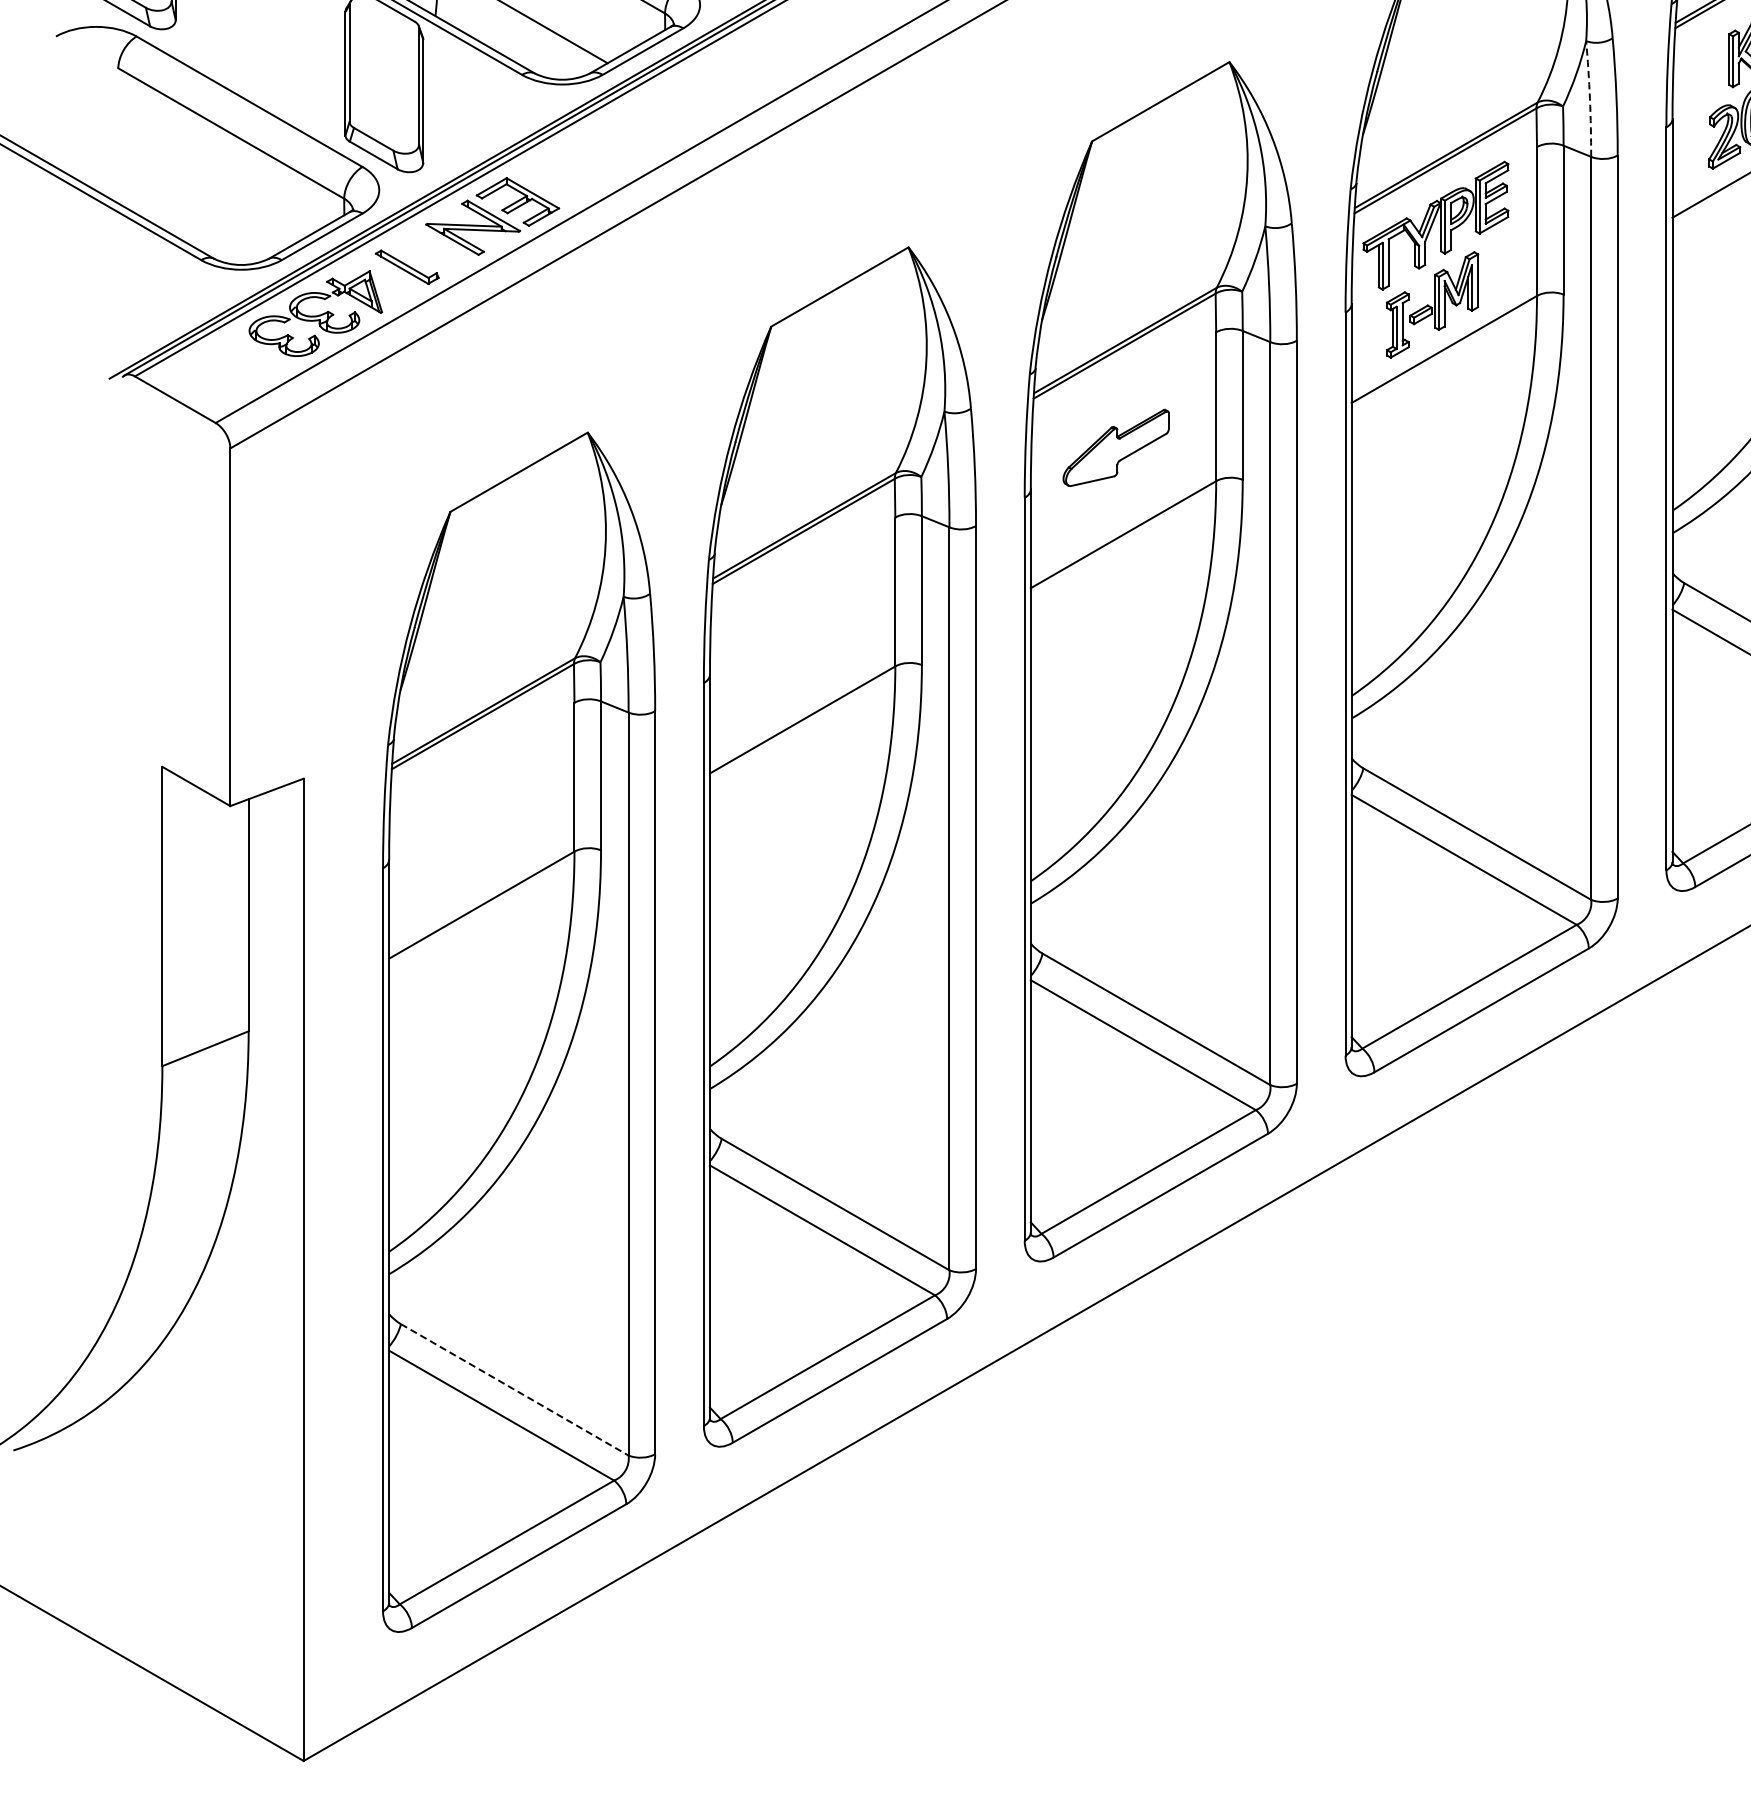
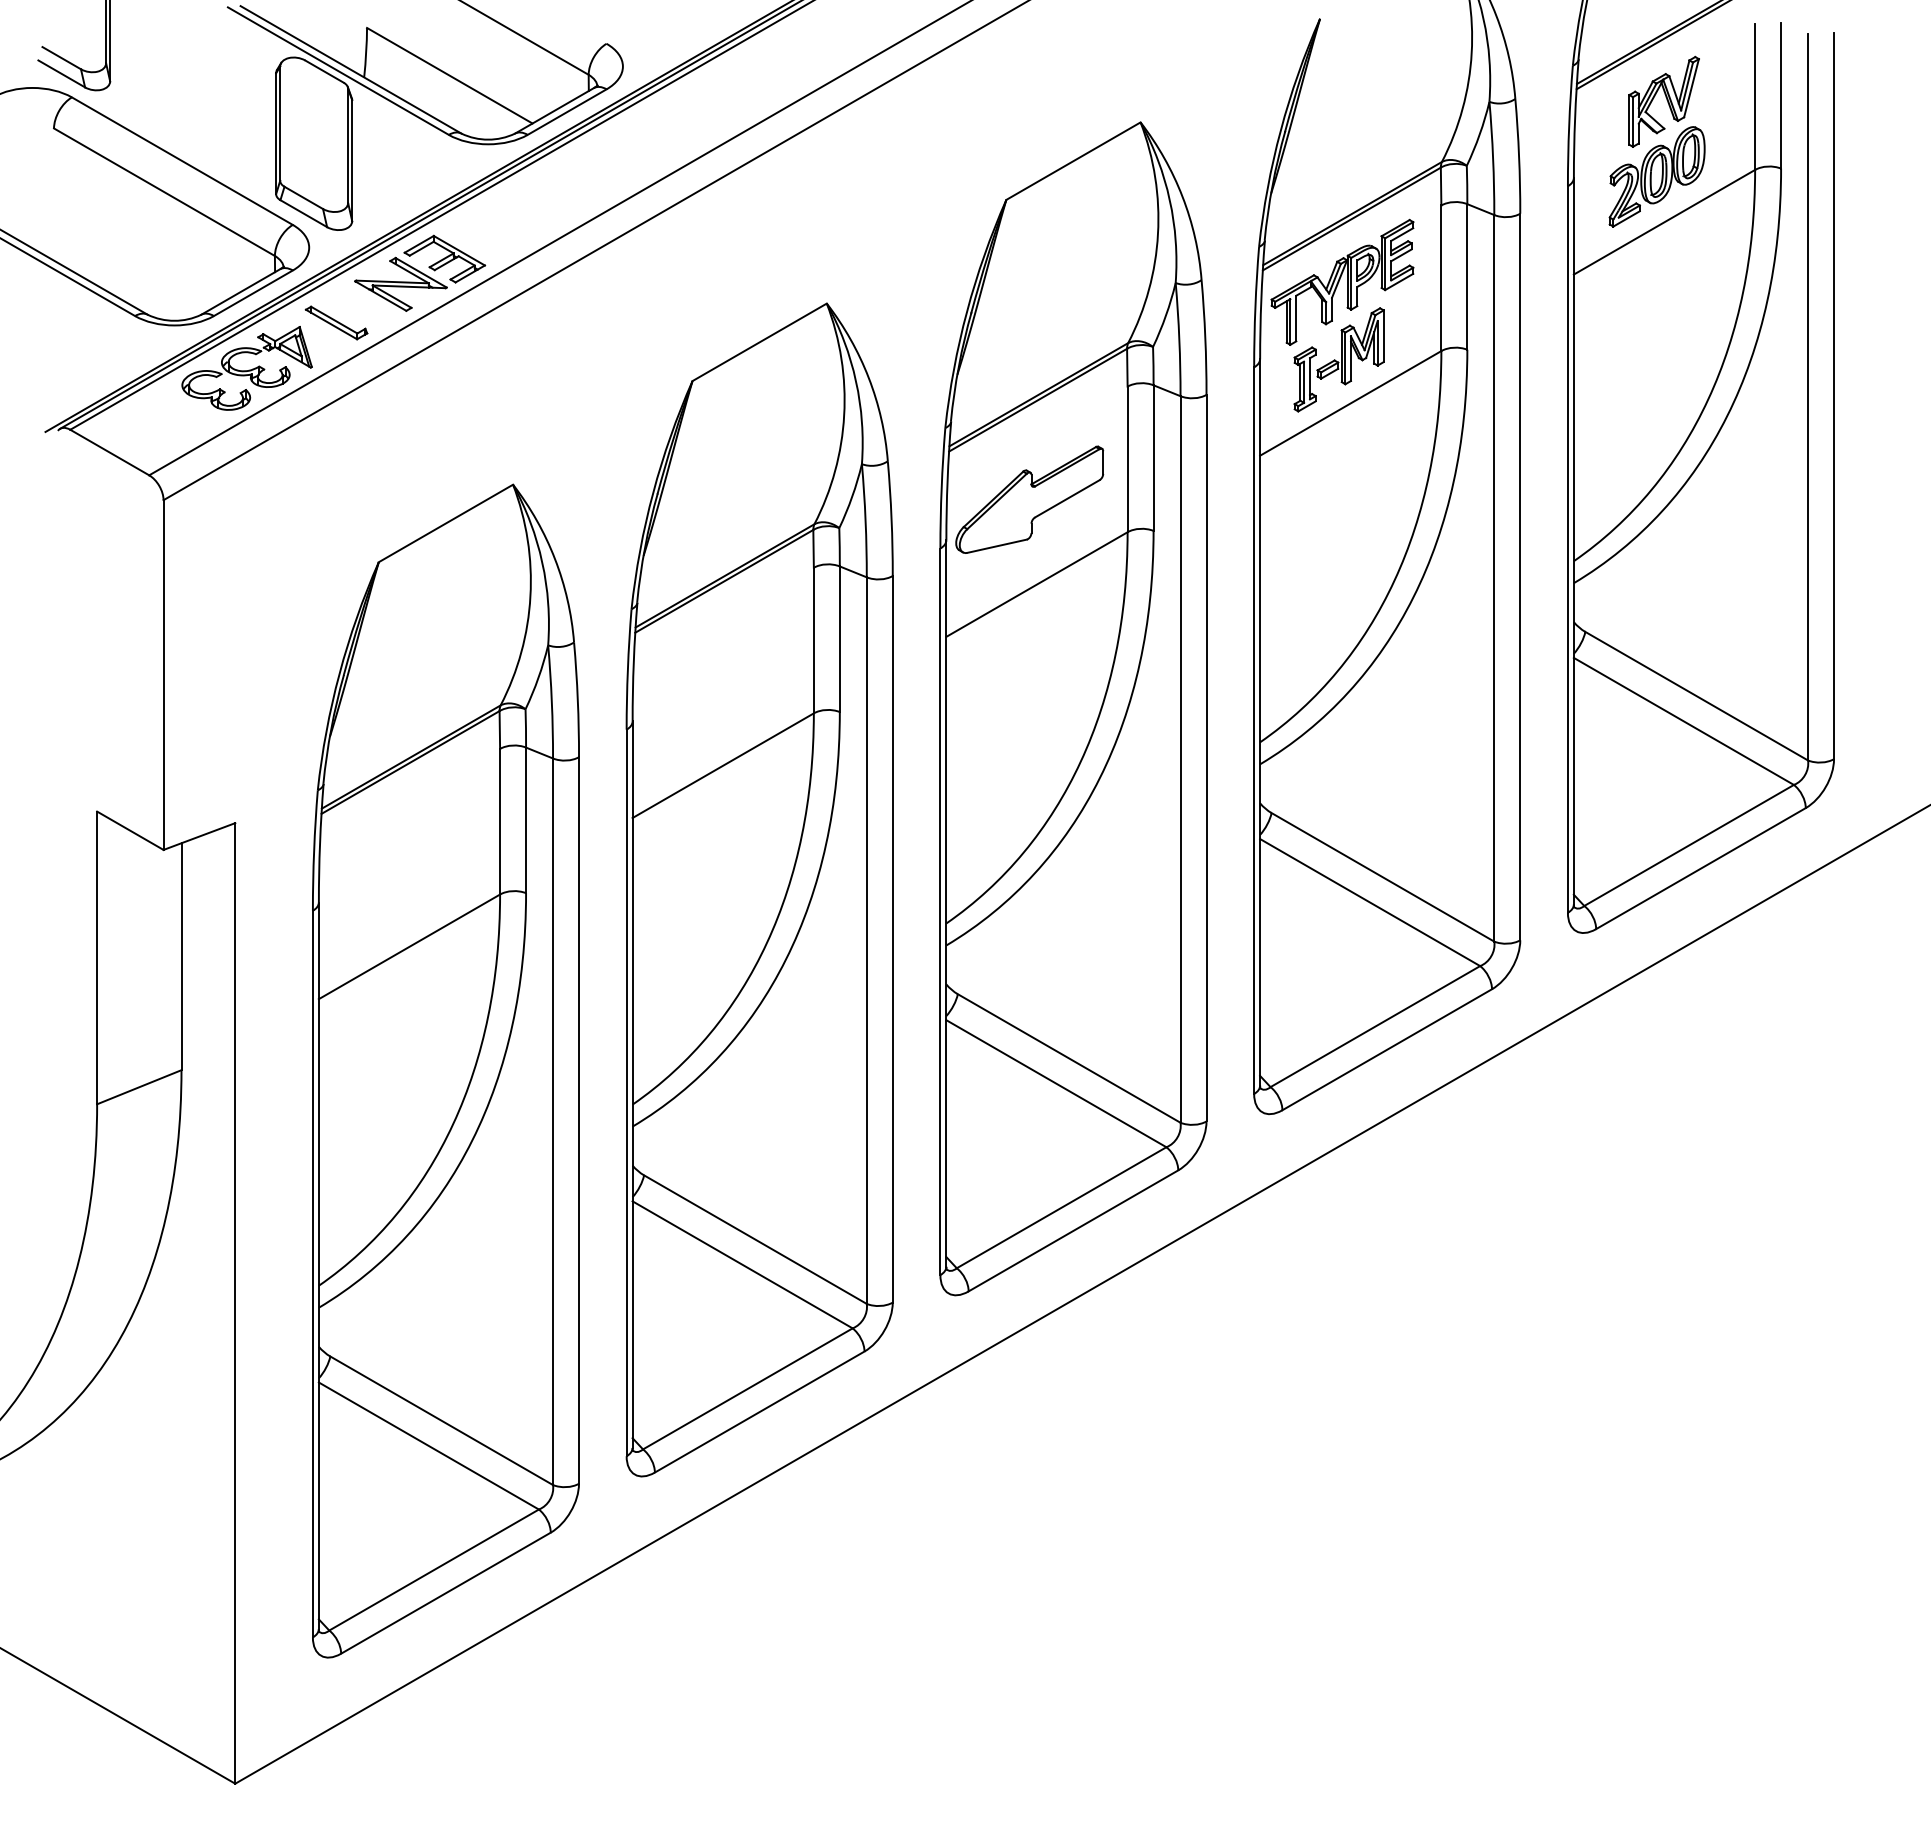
arc: (1590, 99) -> (1493, 158), dashed -> solid
part: (1115, 447) -> (1029, 499), size x1.43
line: (514, 1389) -> (441, 1420), dashed -> solid

